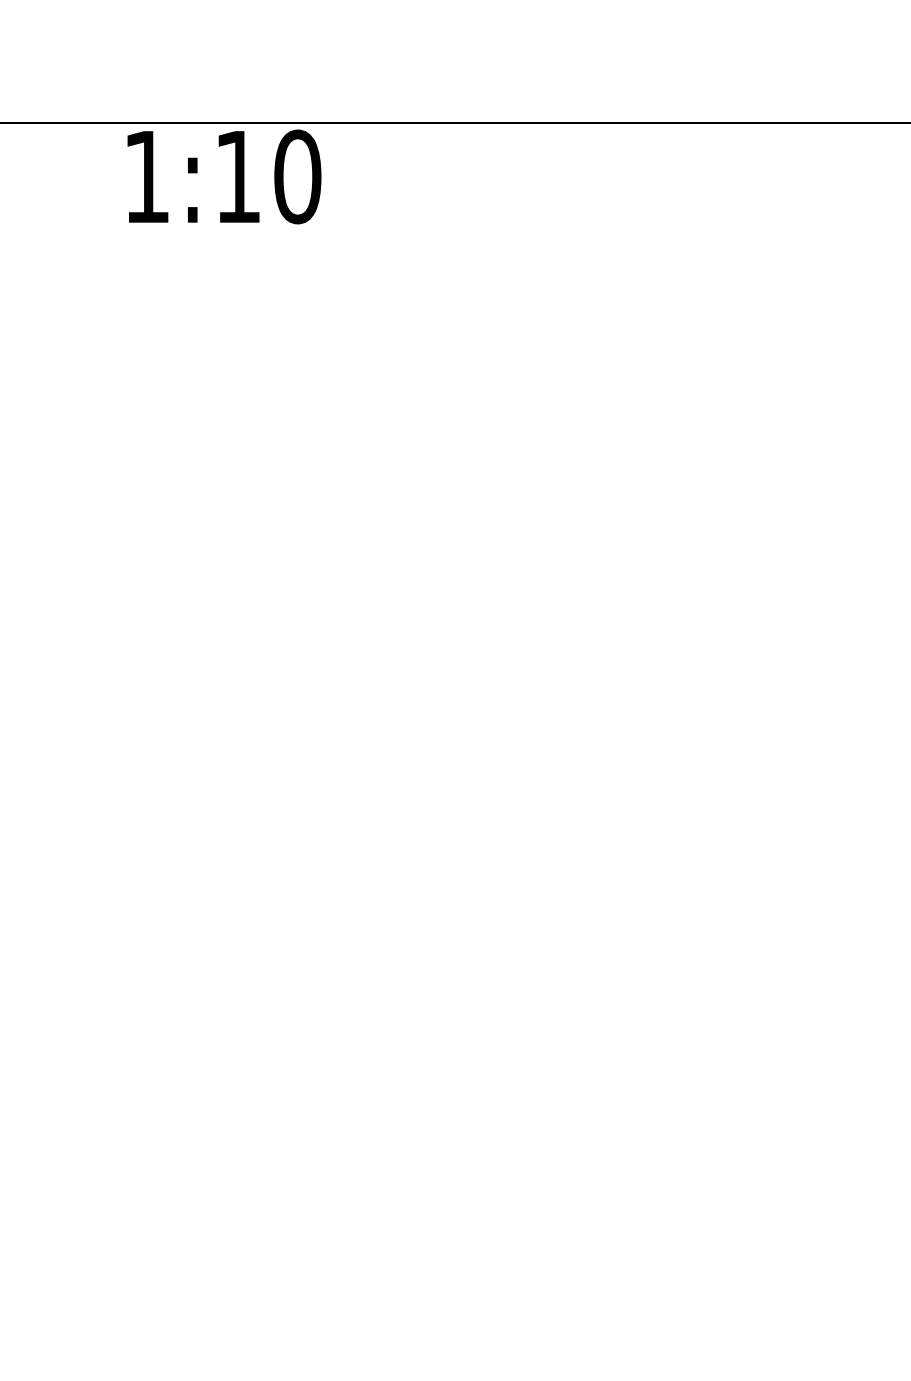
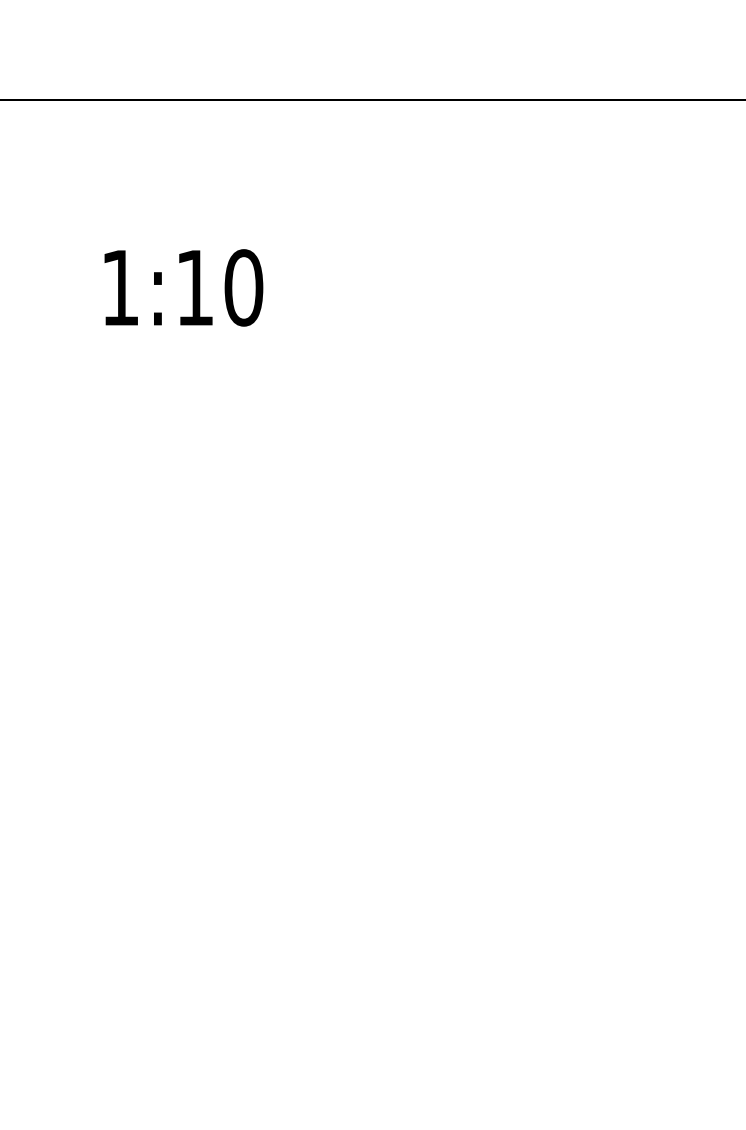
text: (224, 176) -> (183, 287), moved

